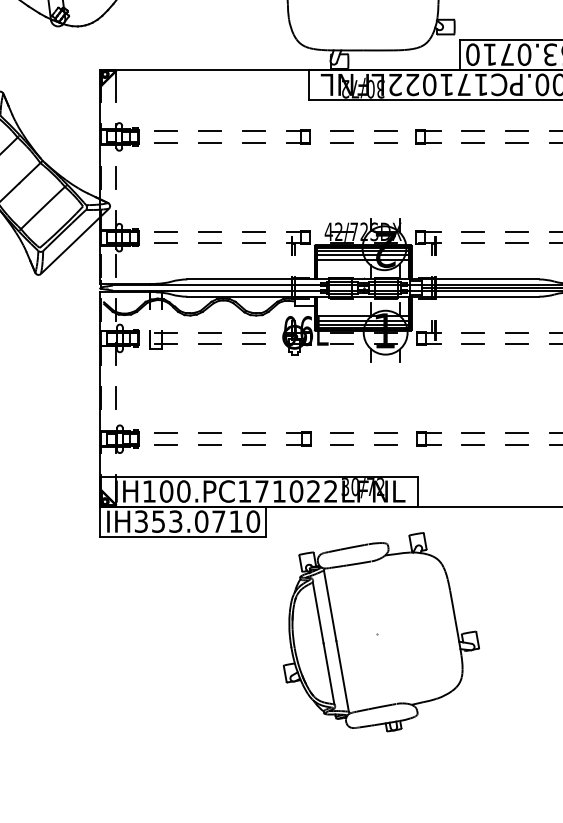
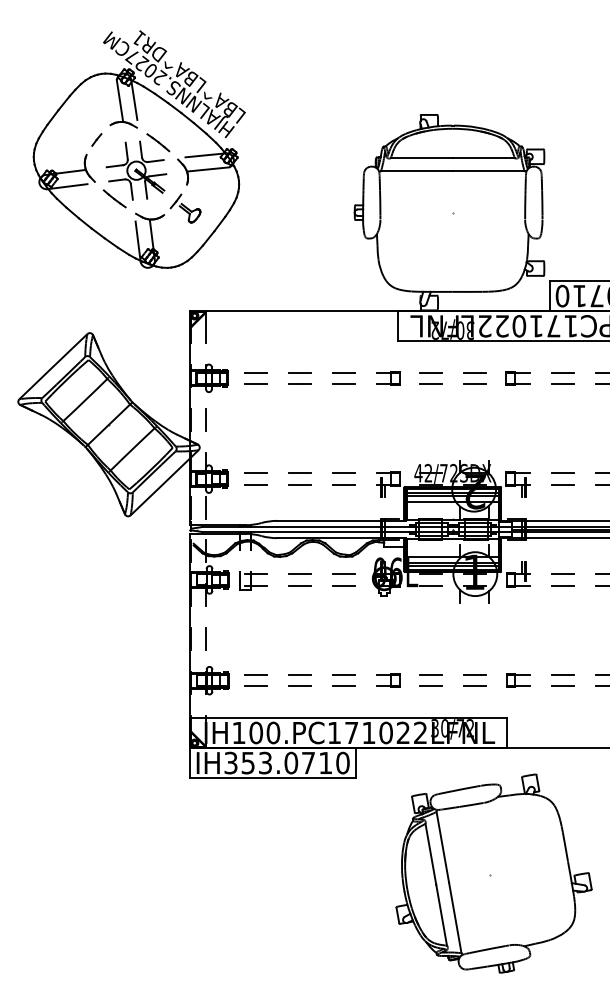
part: (380, 632) -> (493, 873), moved

